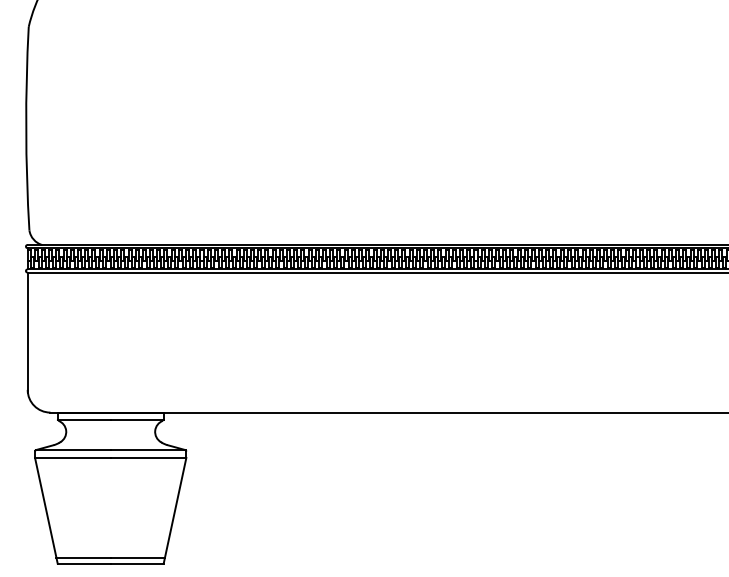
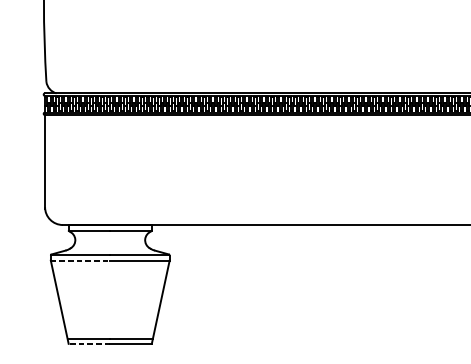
line: (72, 457) -> (80, 260), solid -> dashed
line: (83, 563) -> (88, 343), solid -> dashed

